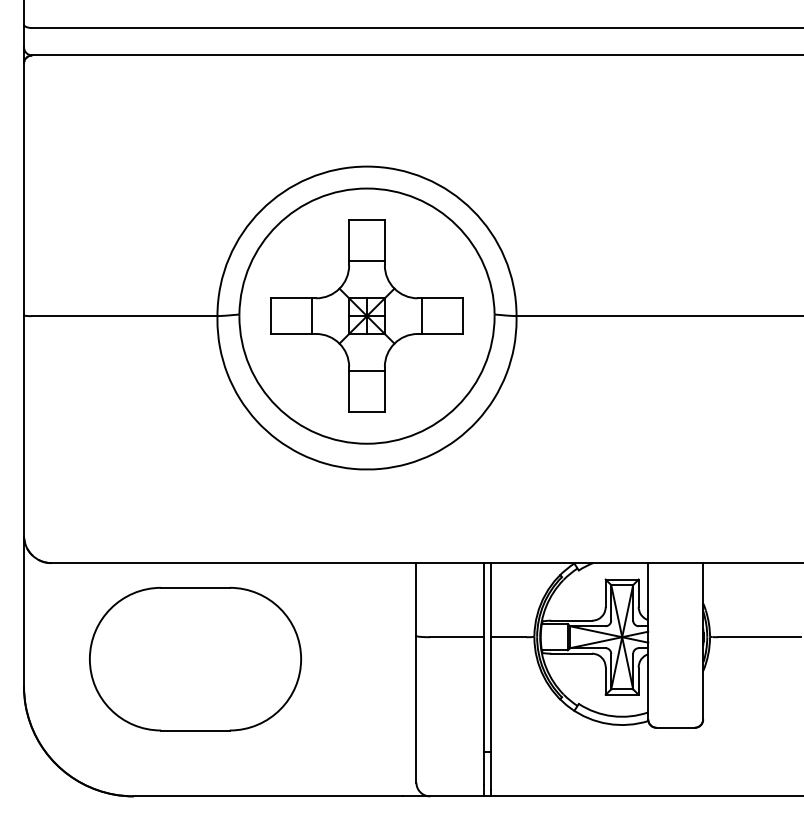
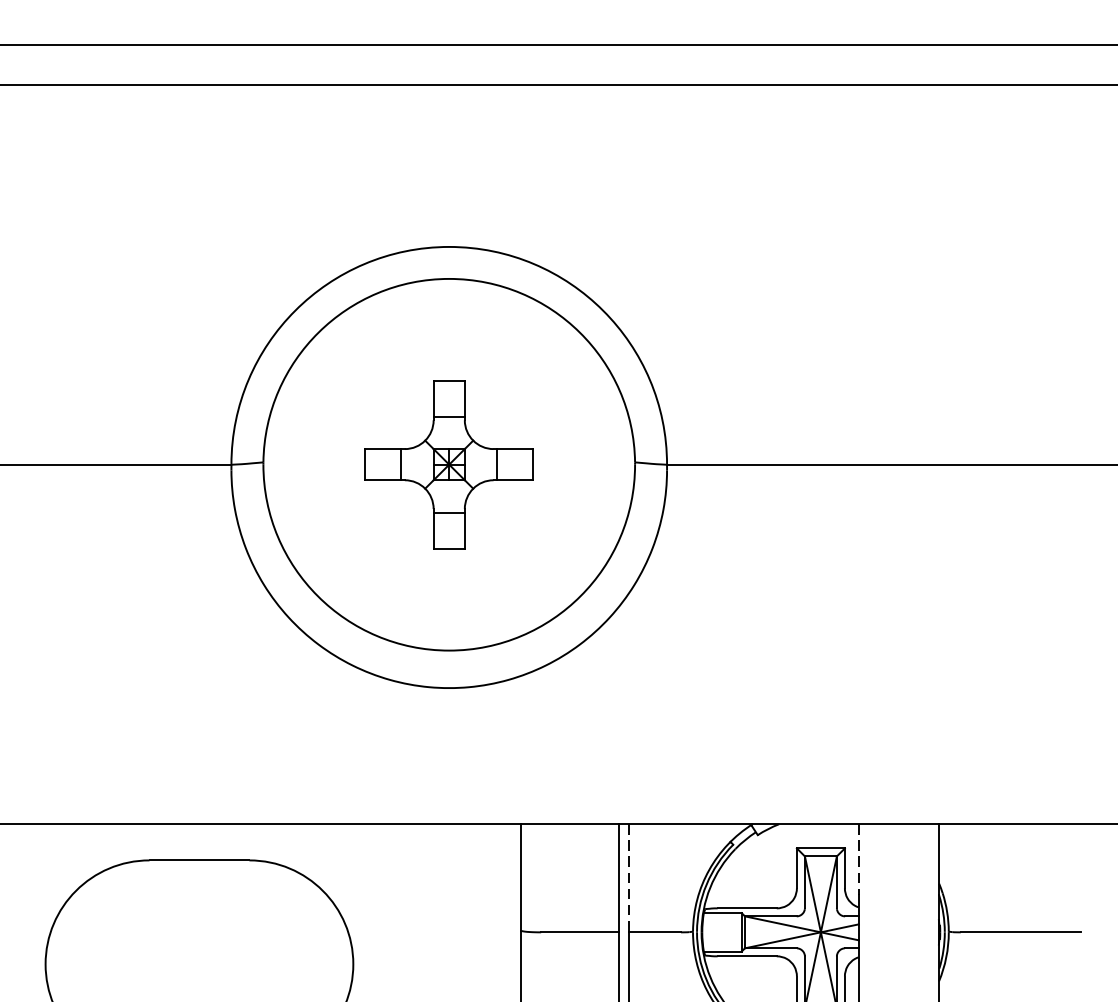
part: (366, 315) -> (448, 463), size x0.6
line: (648, 587) -> (859, 859), solid -> dashed
line: (490, 600) -> (629, 878), solid -> dashed

